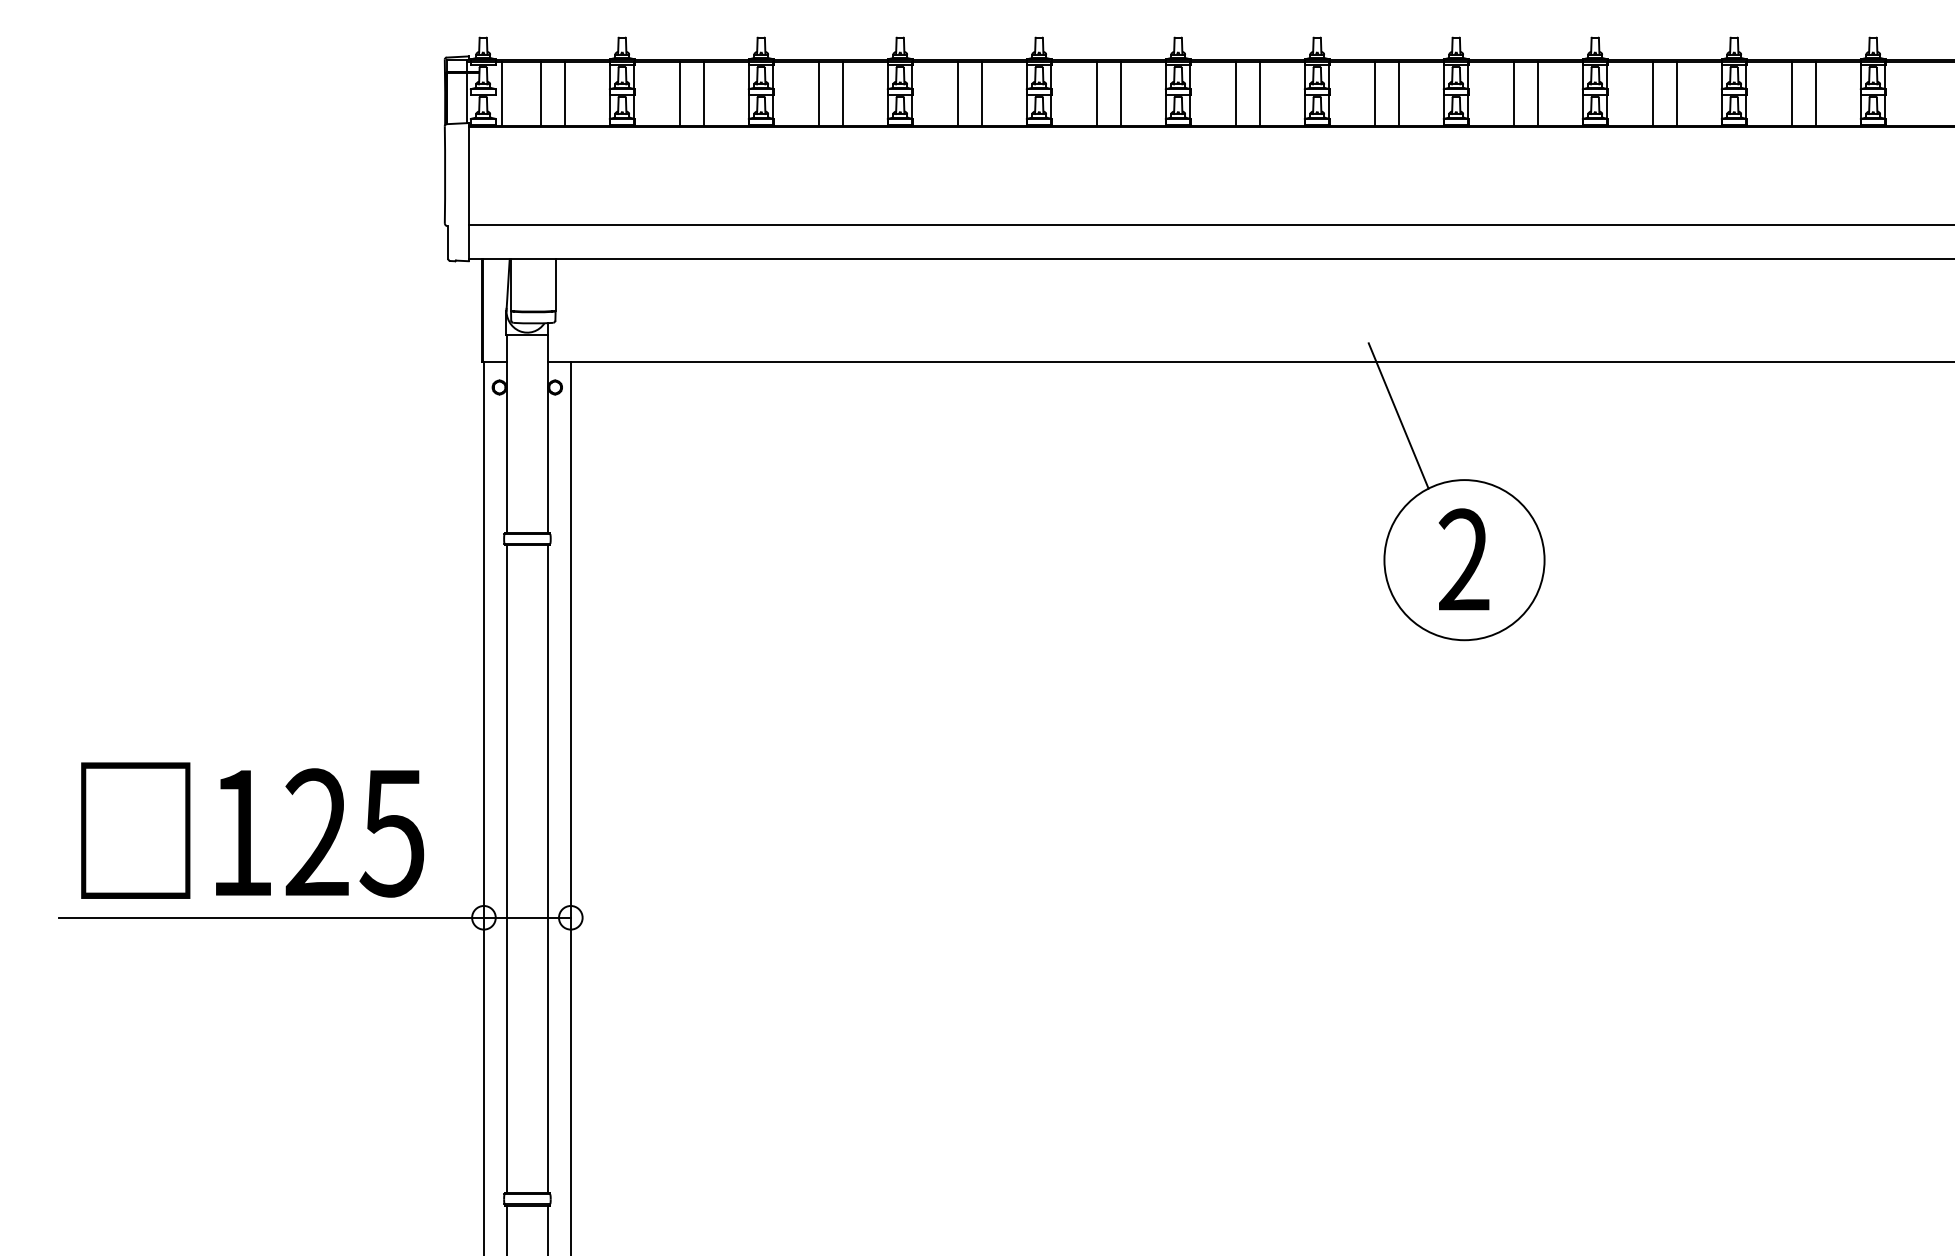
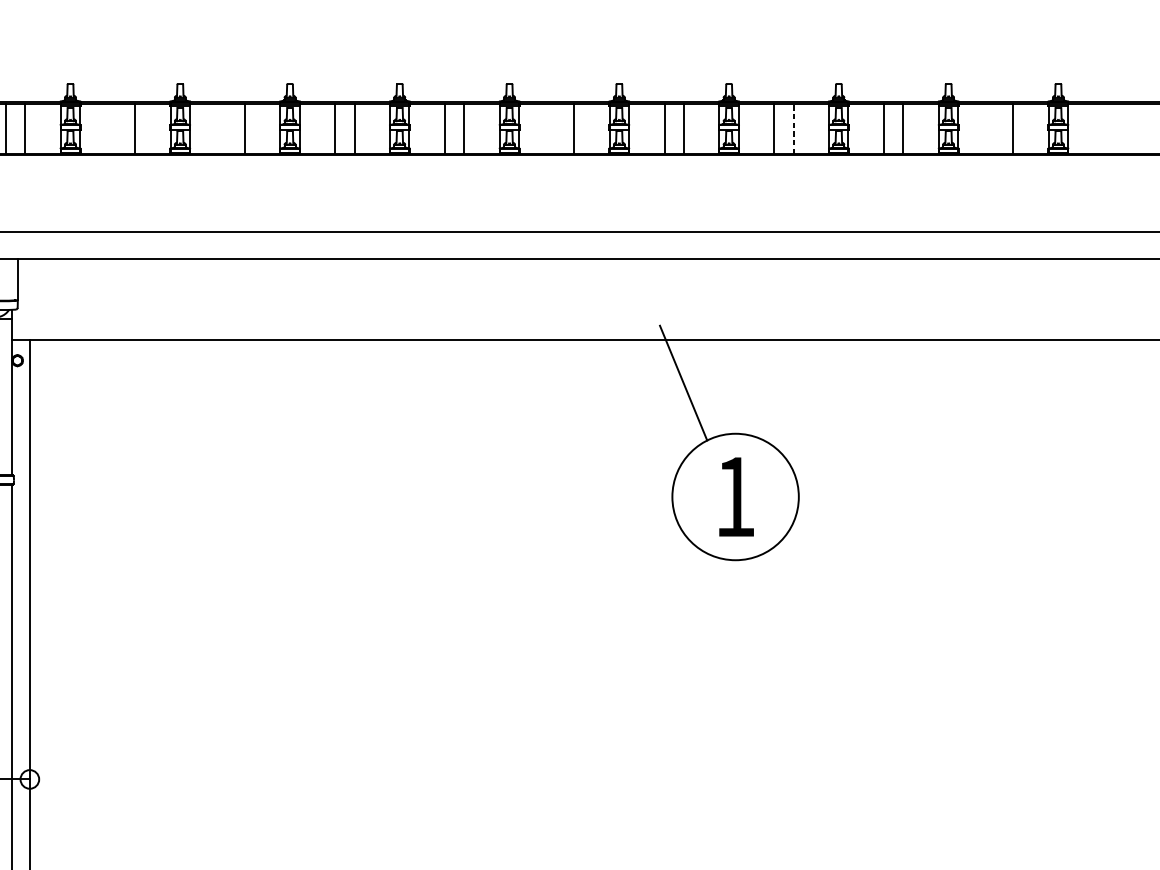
line: (679, 93) -> (115, 128), removed
line: (818, 93) -> (225, 128), removed
line: (1235, 93) -> (554, 128), removed
line: (1791, 93) -> (993, 128), removed
line: (1537, 94) -> (793, 129), solid -> dashed
text: (1463, 559) -> (734, 496), 2 -> 1

